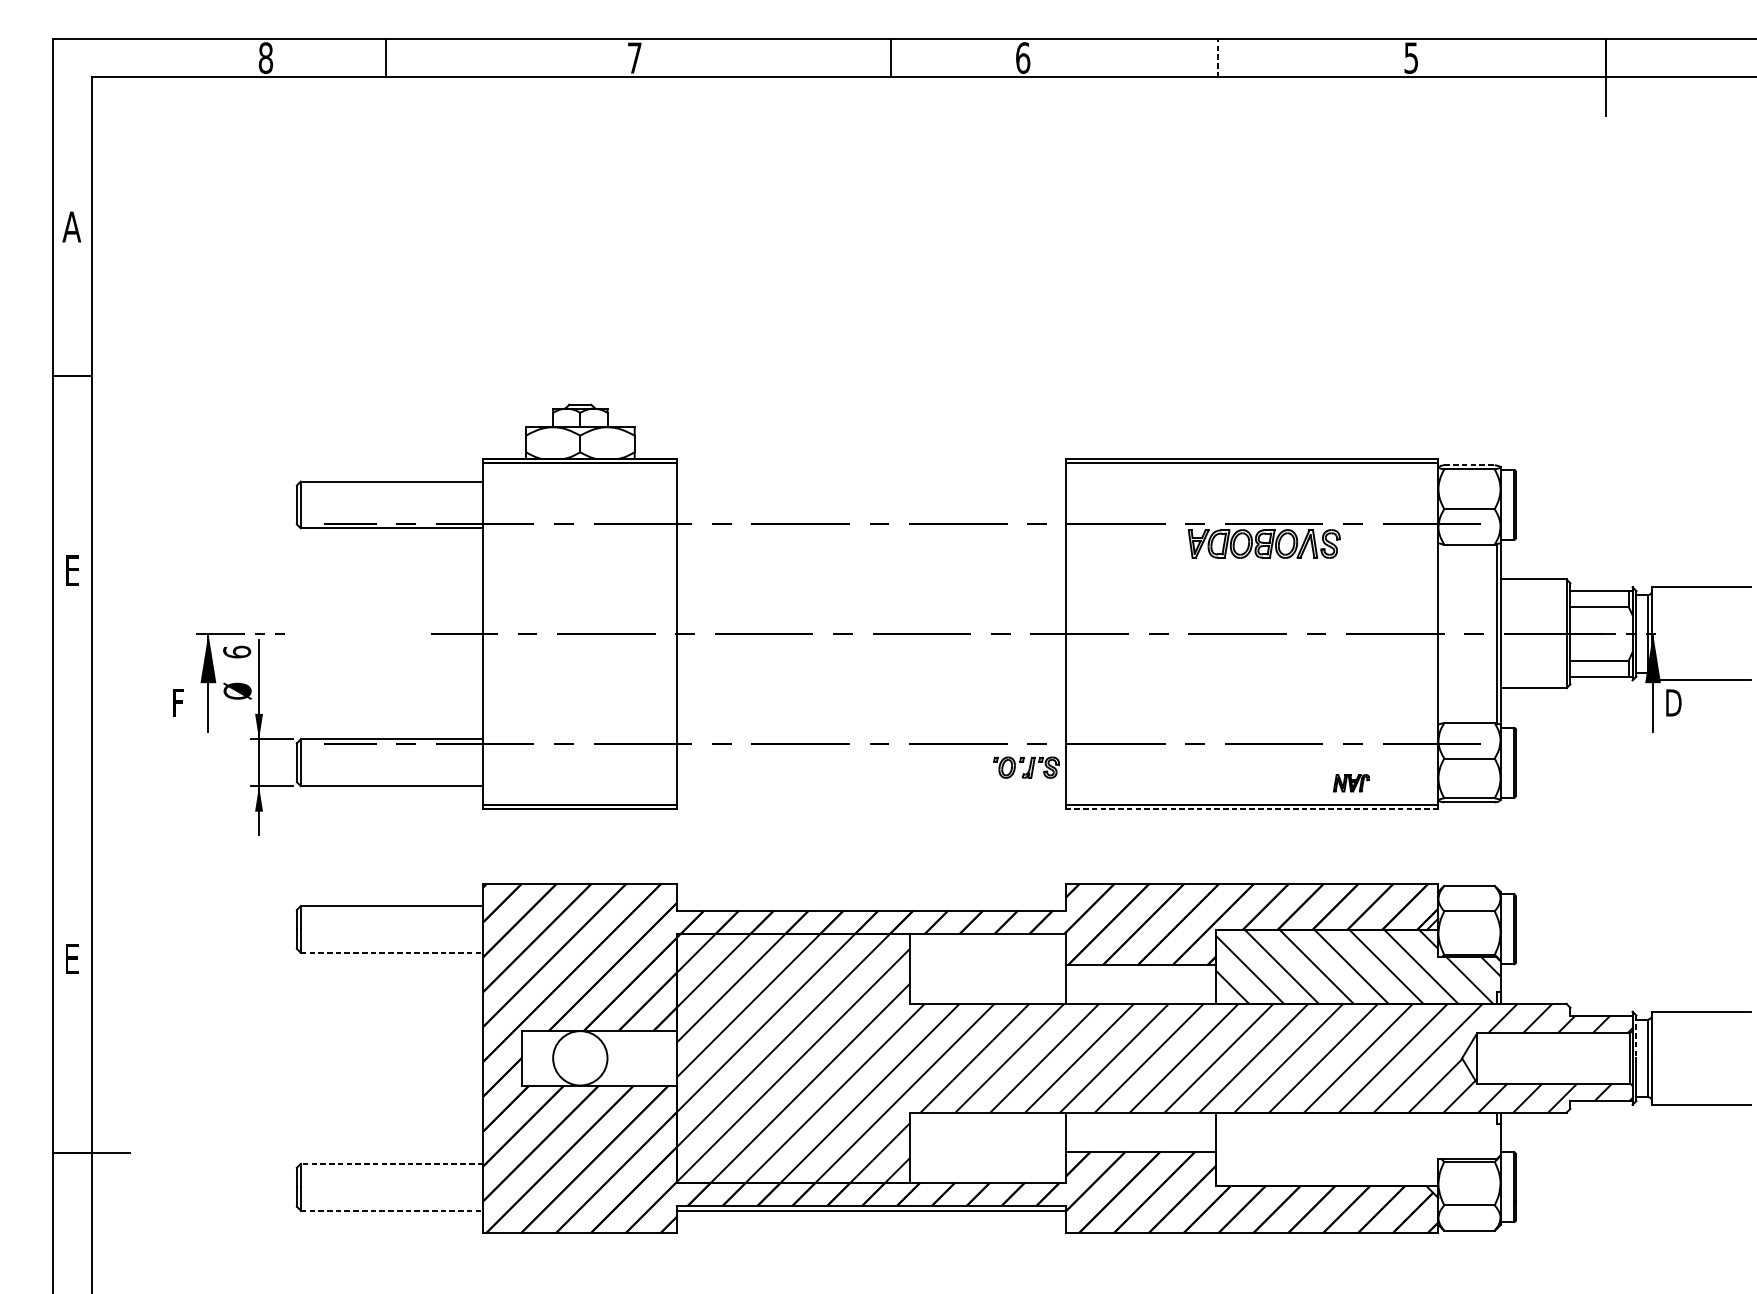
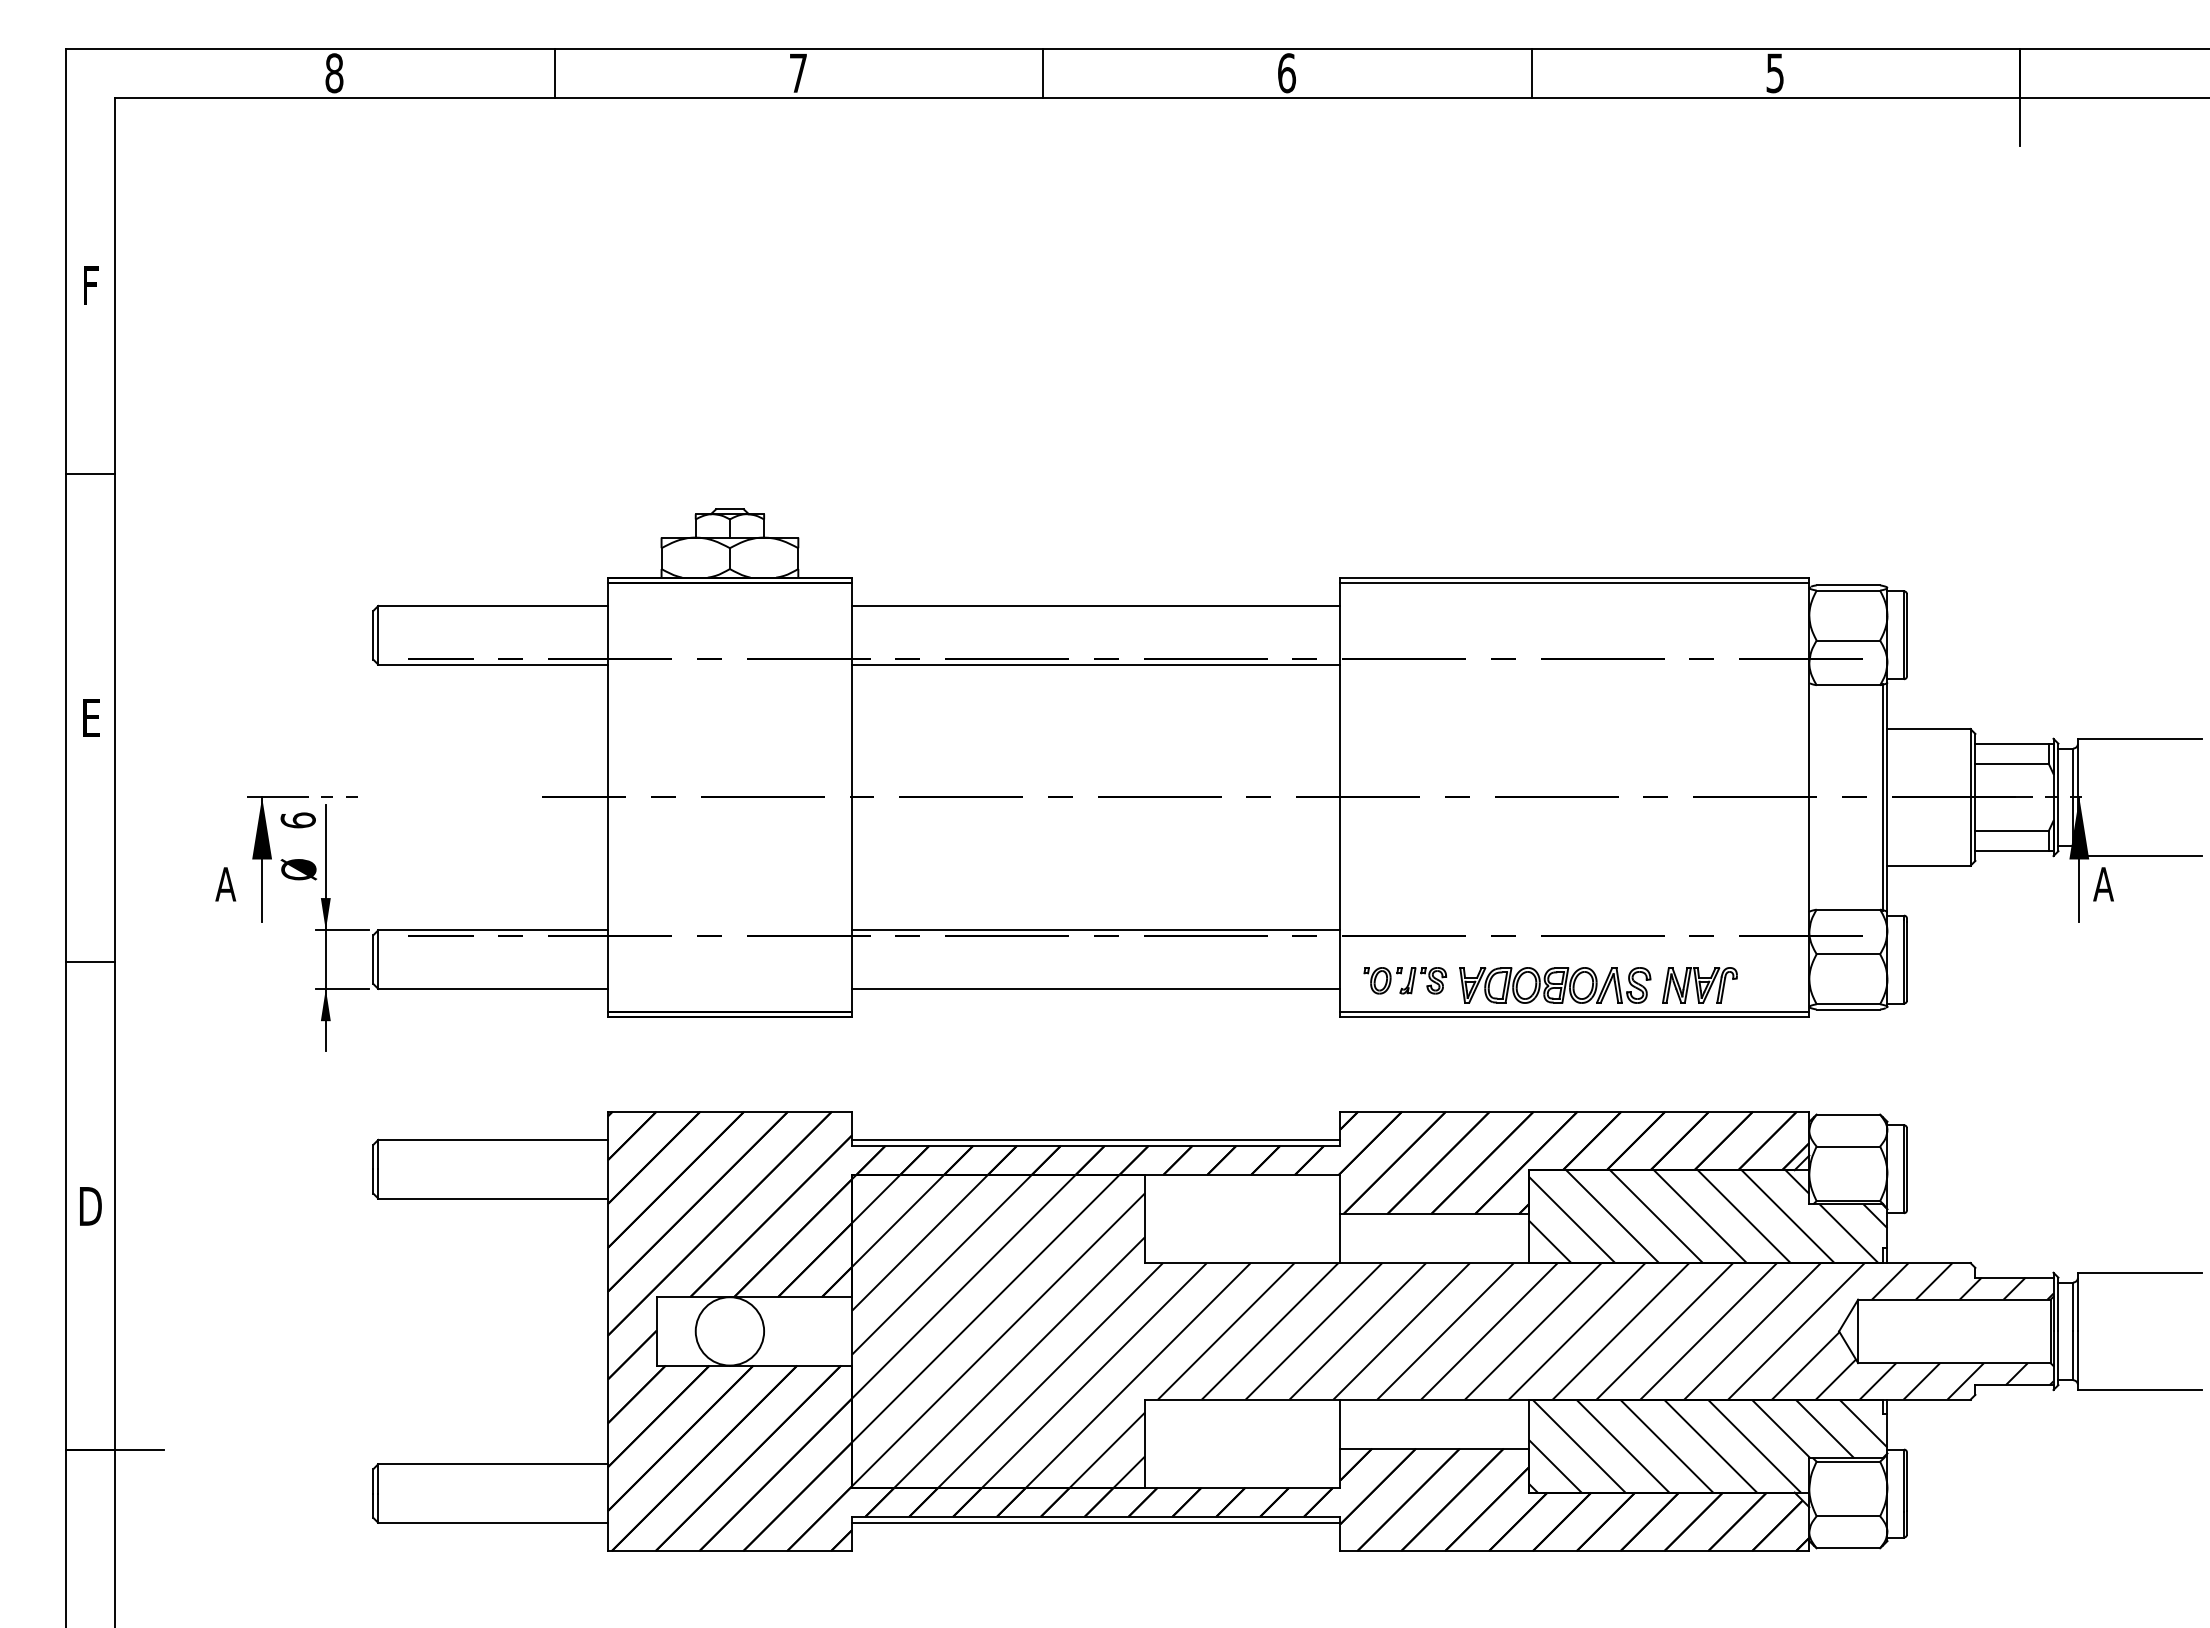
line: (385, 57) -> (554, 72), moved
line: (890, 57) -> (1043, 72), moved
line: (1217, 57) -> (1531, 72), dashed -> solid
text: (71, 226) -> (90, 285), A -> F
line: (1469, 465) -> (1848, 585), dashed -> solid
line: (871, 481) -> (1096, 605), added
line: (871, 528) -> (1096, 664), added
part: (1264, 544) -> (1555, 985), moved
text: (179, 703) -> (225, 884), F -> A
text: (1673, 703) -> (2104, 884), D -> A
line: (871, 739) -> (1096, 930), added
line: (71, 765) -> (90, 962), added
part: (1025, 767) -> (1404, 980), moved
part: (1351, 783) -> (1699, 985), size x1.67
line: (871, 785) -> (1096, 988), added
line: (1251, 808) -> (1574, 1017), dashed -> solid
line: (871, 905) -> (1096, 1139), added
line: (392, 952) -> (493, 1198), dashed -> solid
text: (71, 959) -> (90, 1206), E -> D
line: (1636, 1036) -> (2058, 1304), dashed -> solid
hatch: (1357, 1149) -> (1707, 1445), added
line: (392, 1164) -> (493, 1464), dashed -> solid
line: (392, 1210) -> (493, 1522), dashed -> solid

